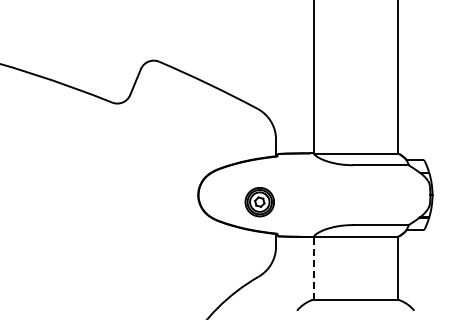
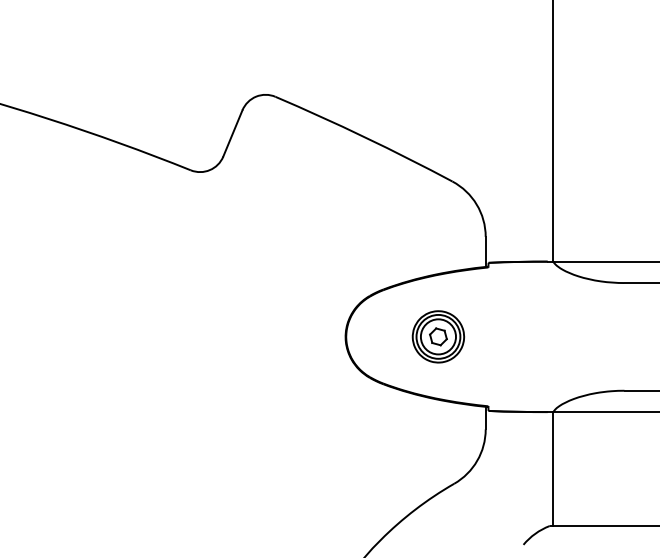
part: (259, 202) -> (437, 337), moved
line: (313, 268) -> (553, 468), dashed -> solid

